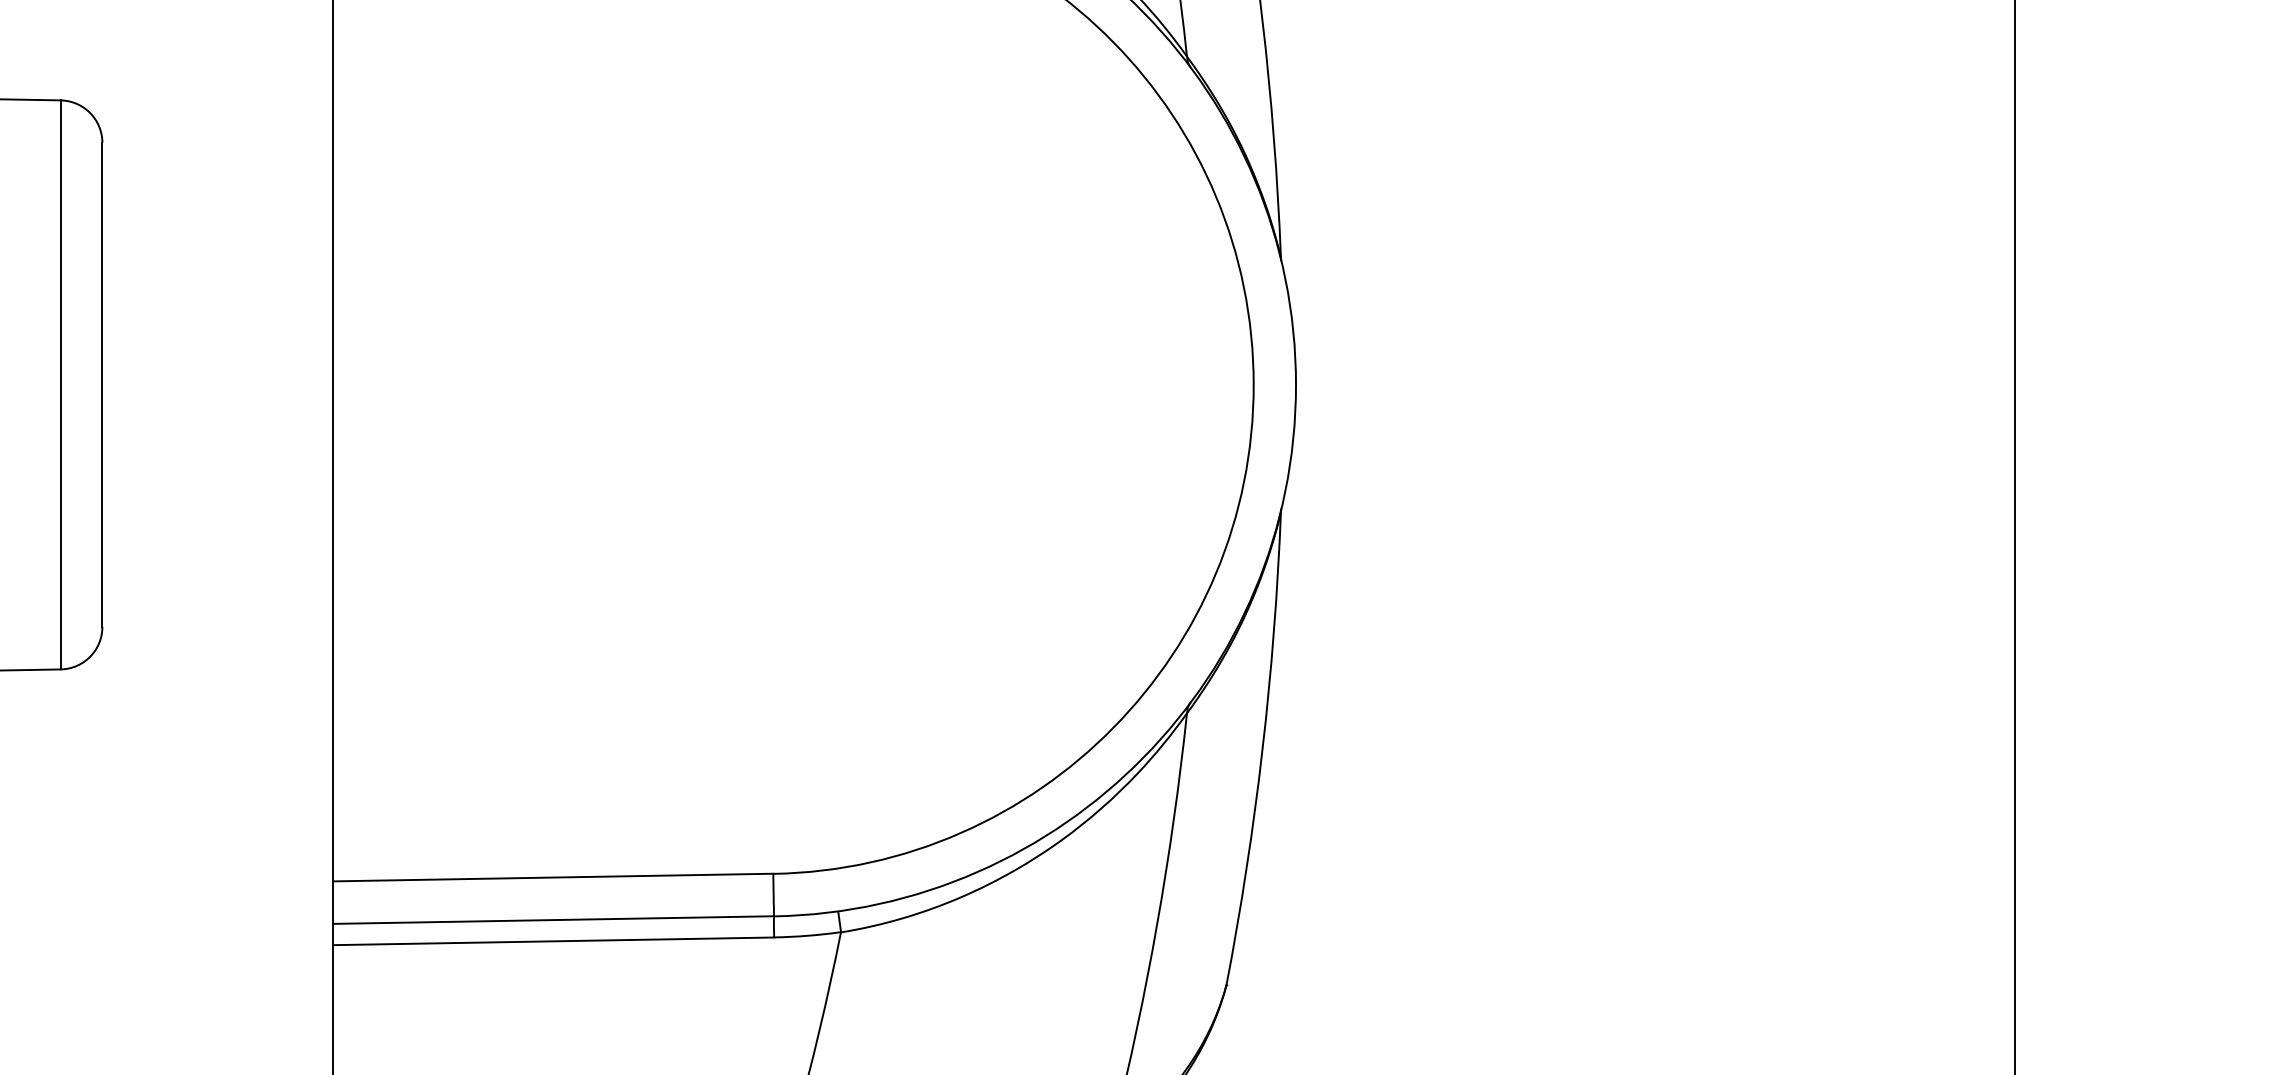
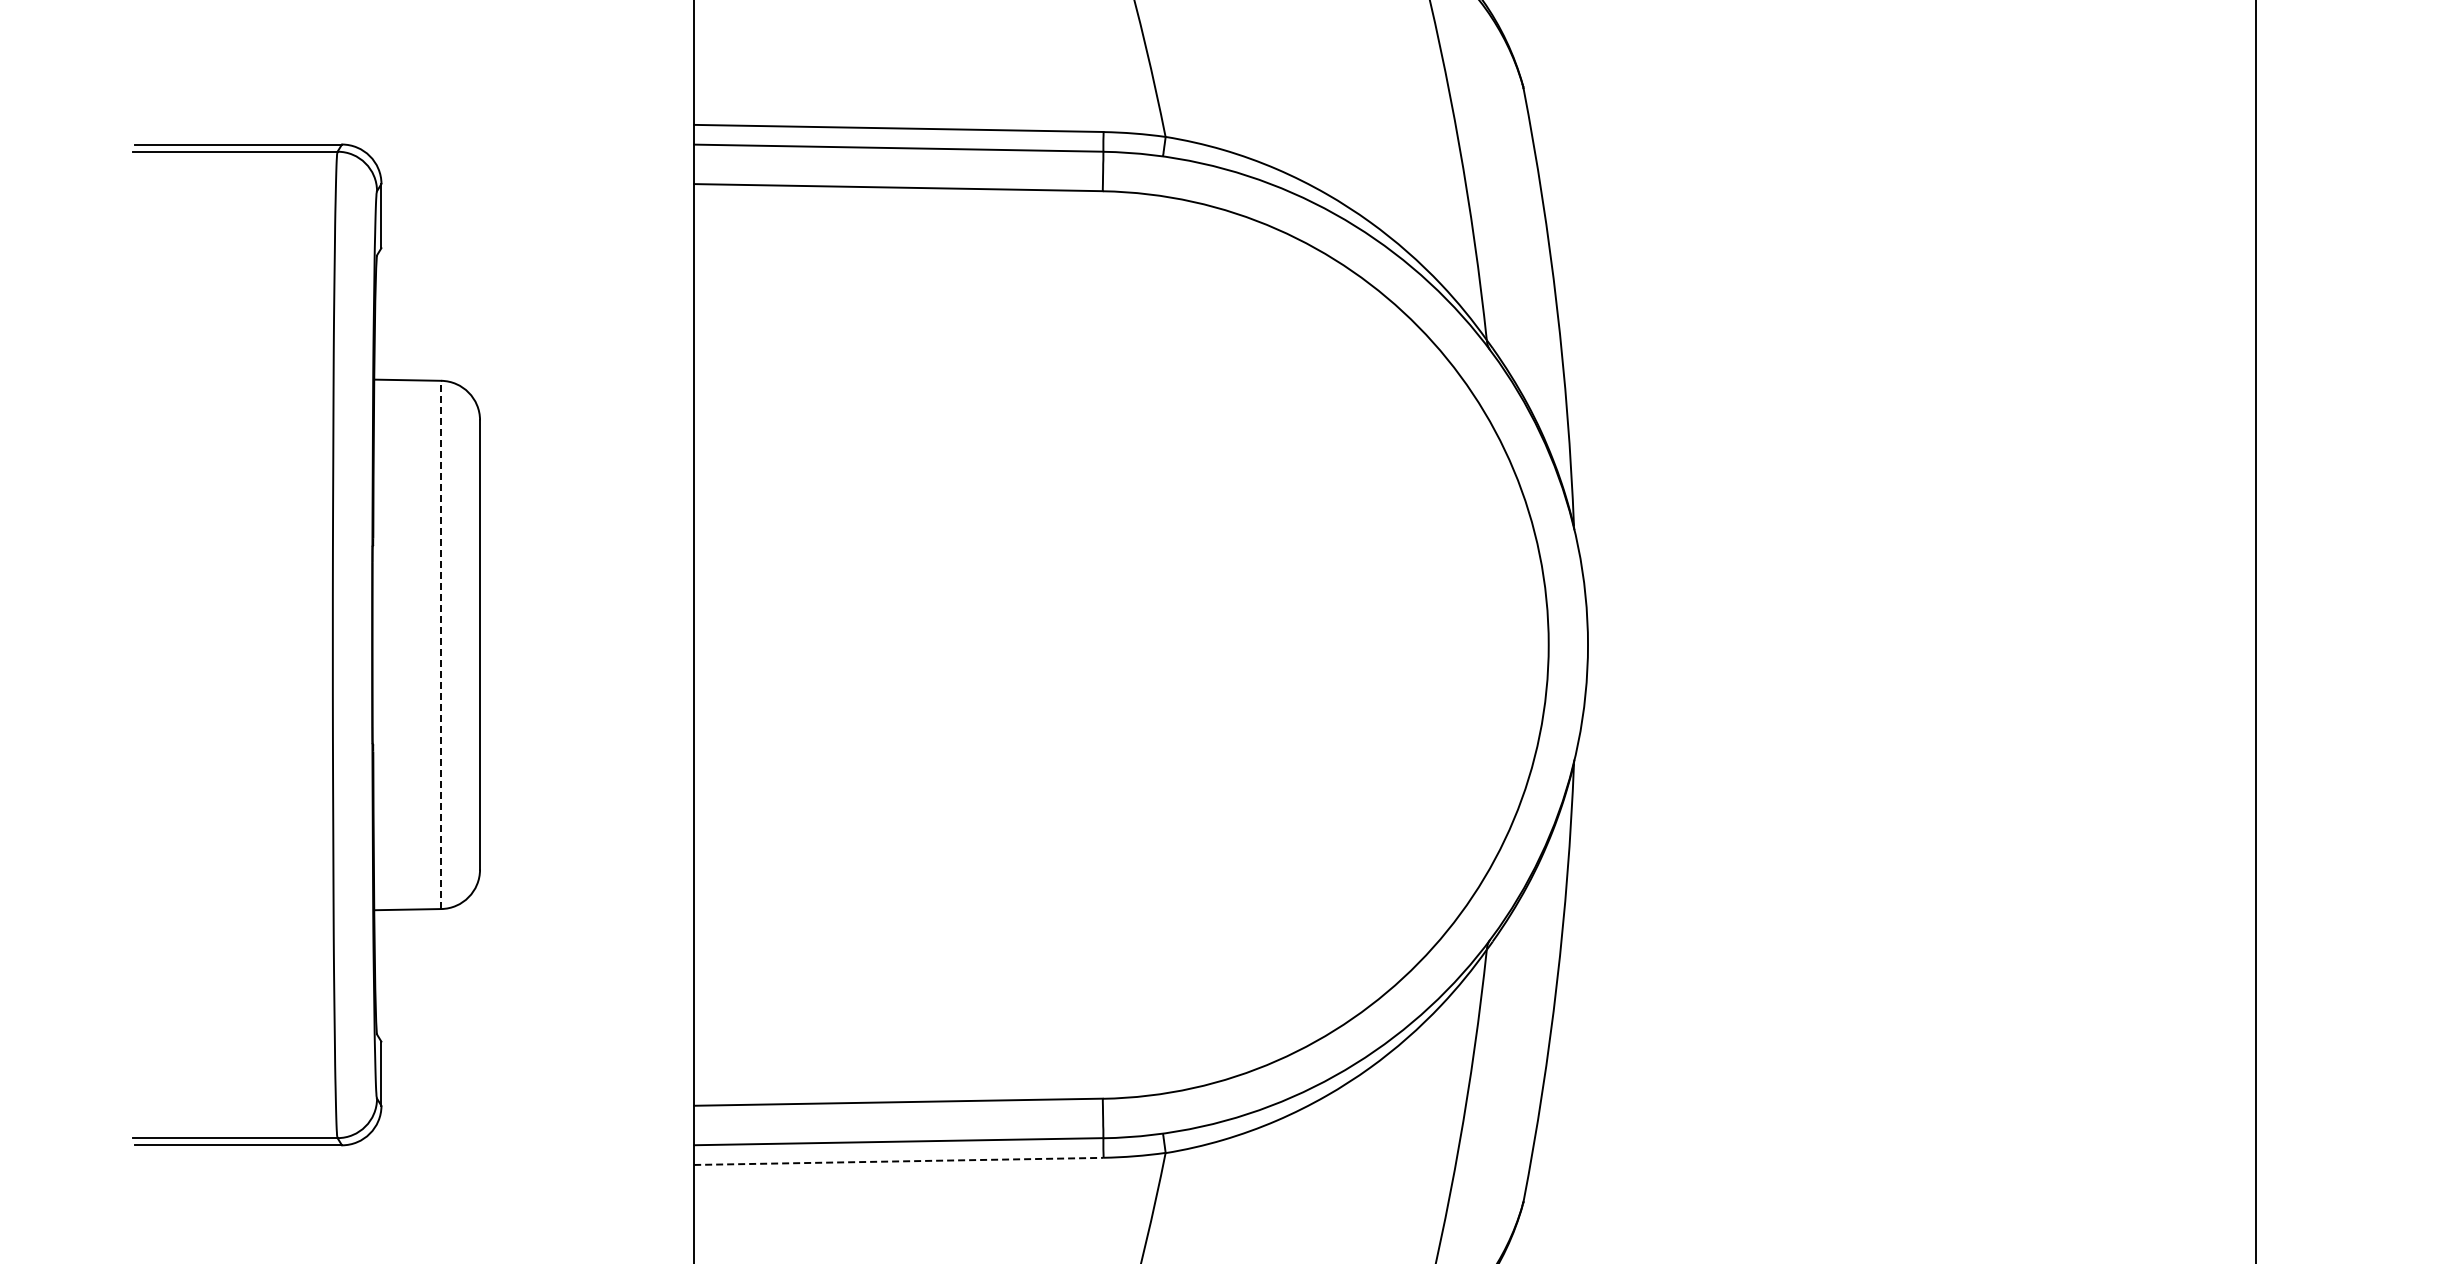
line: (60, 384) -> (441, 644), solid -> dashed
line: (553, 941) -> (898, 1161), solid -> dashed

